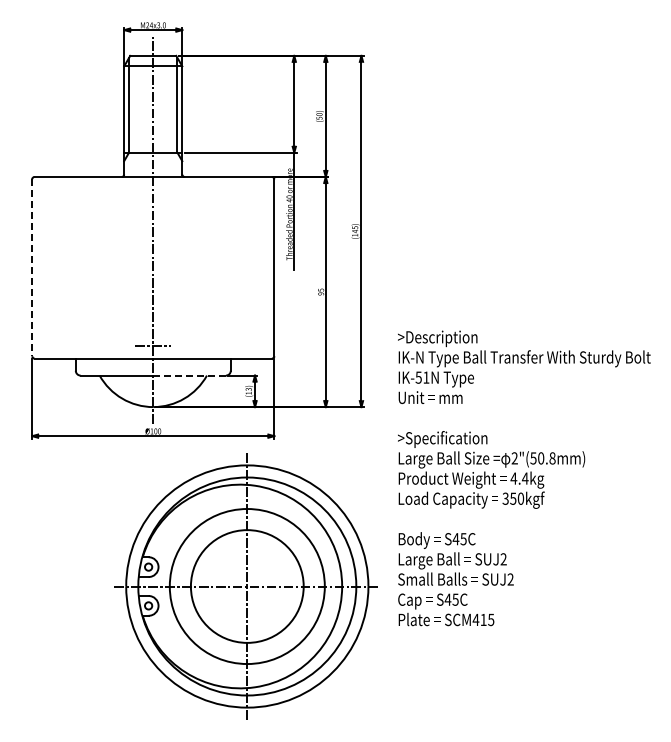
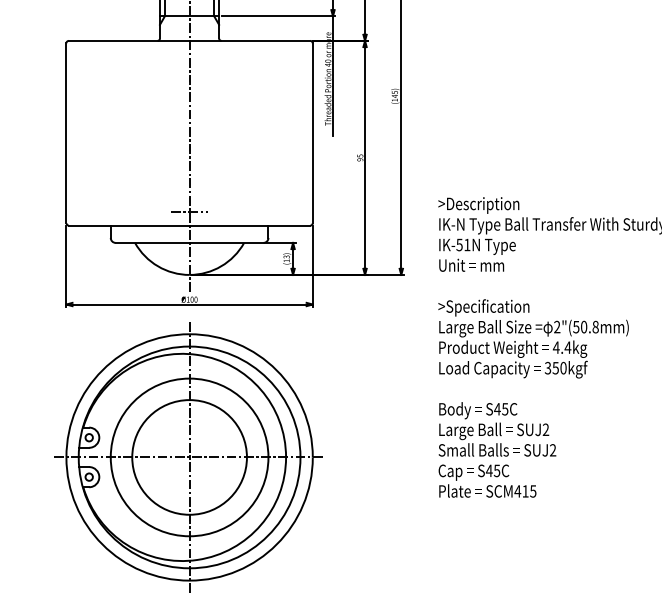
line: (32, 268) -> (66, 133), dashed -> solid
line: (189, 375) -> (226, 242), dashed -> solid
part: (245, 586) -> (187, 457), moved

